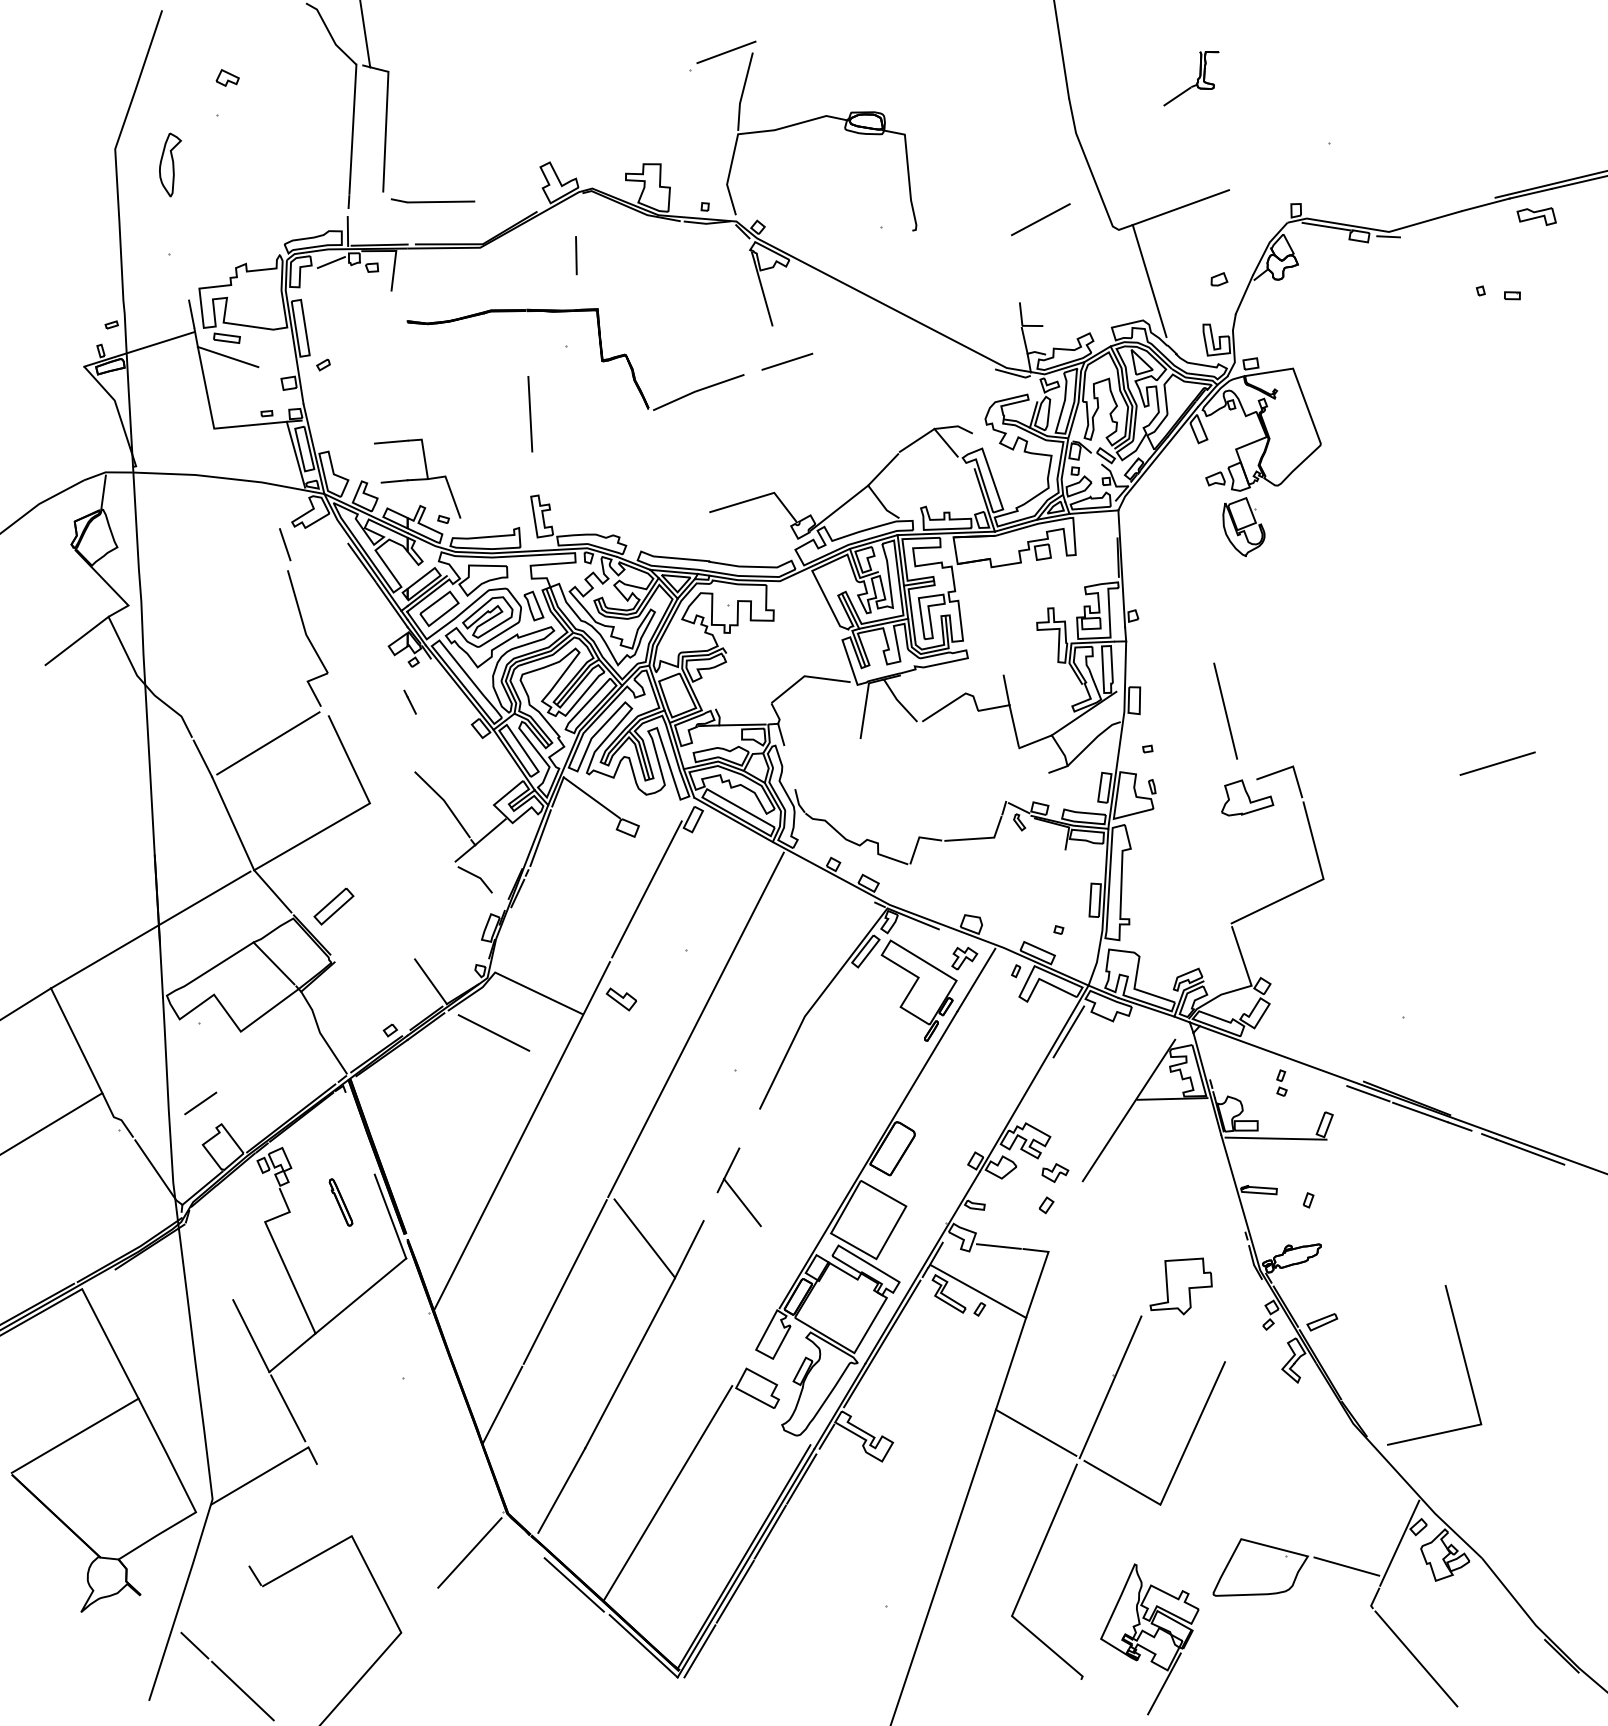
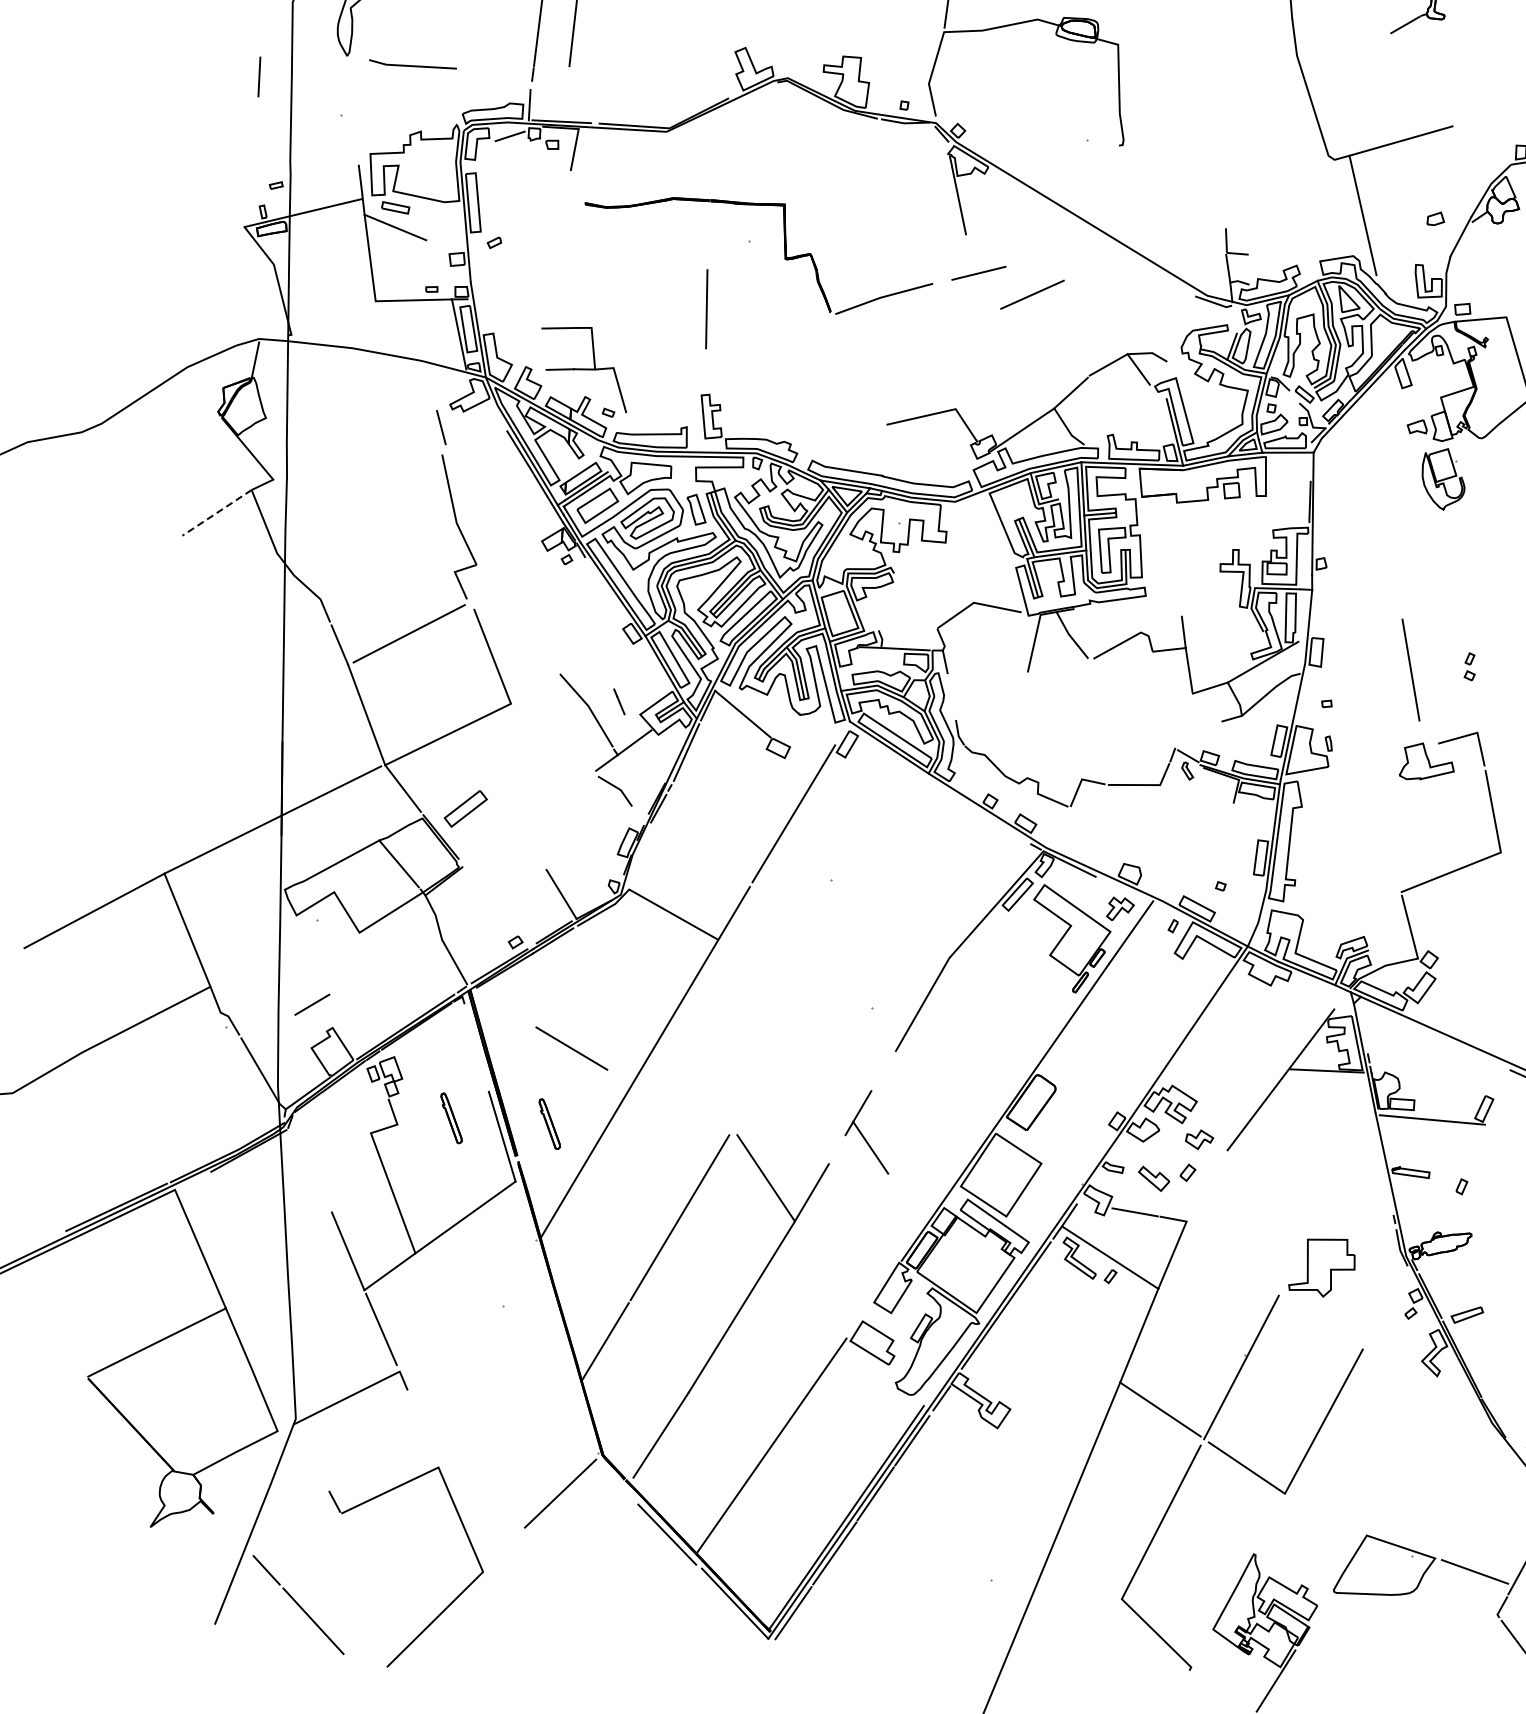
part: (432, 200) -> (412, 64), moved
line: (1040, 219) -> (1032, 294), moved
line: (576, 255) -> (259, 76), moved
line: (77, 640) -> (217, 512), solid -> dashed
line: (409, 701) -> (618, 700), moved
part: (621, 999) -> (1153, 1179), moved
line: (695, 1024) -> (834, 958), removed
line: (1068, 1031) -> (1223, 992), removed
line: (493, 1032) -> (571, 1048), moved
part: (1281, 1082) -> (1469, 666), moved
part: (434, 1201) -> (549, 1124), added

